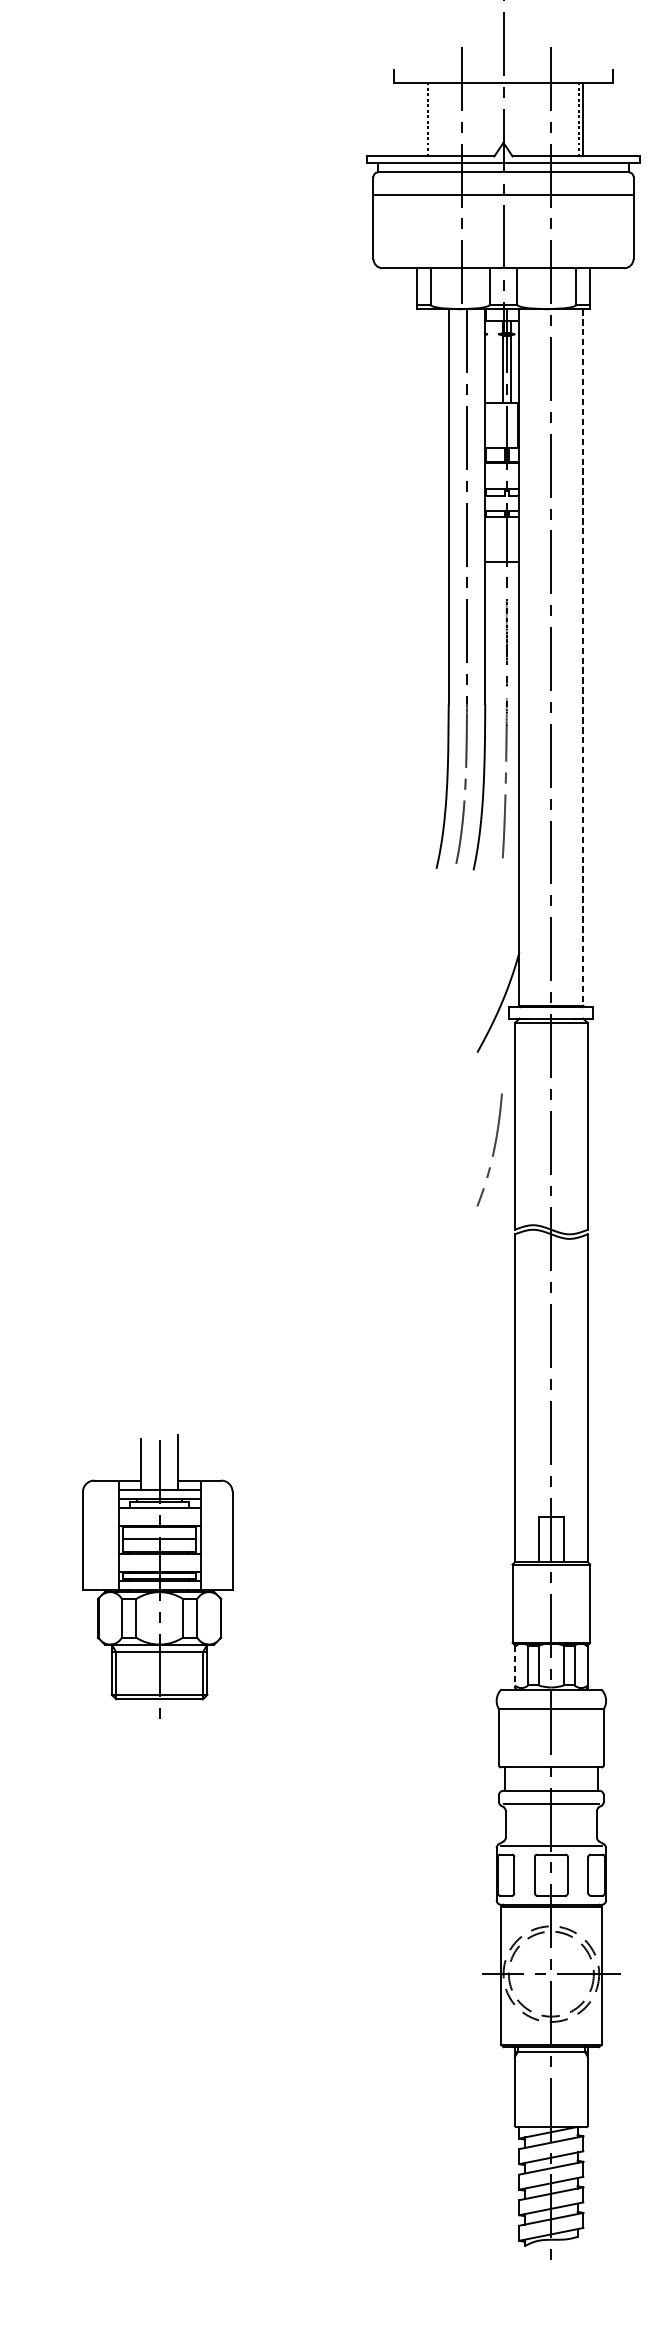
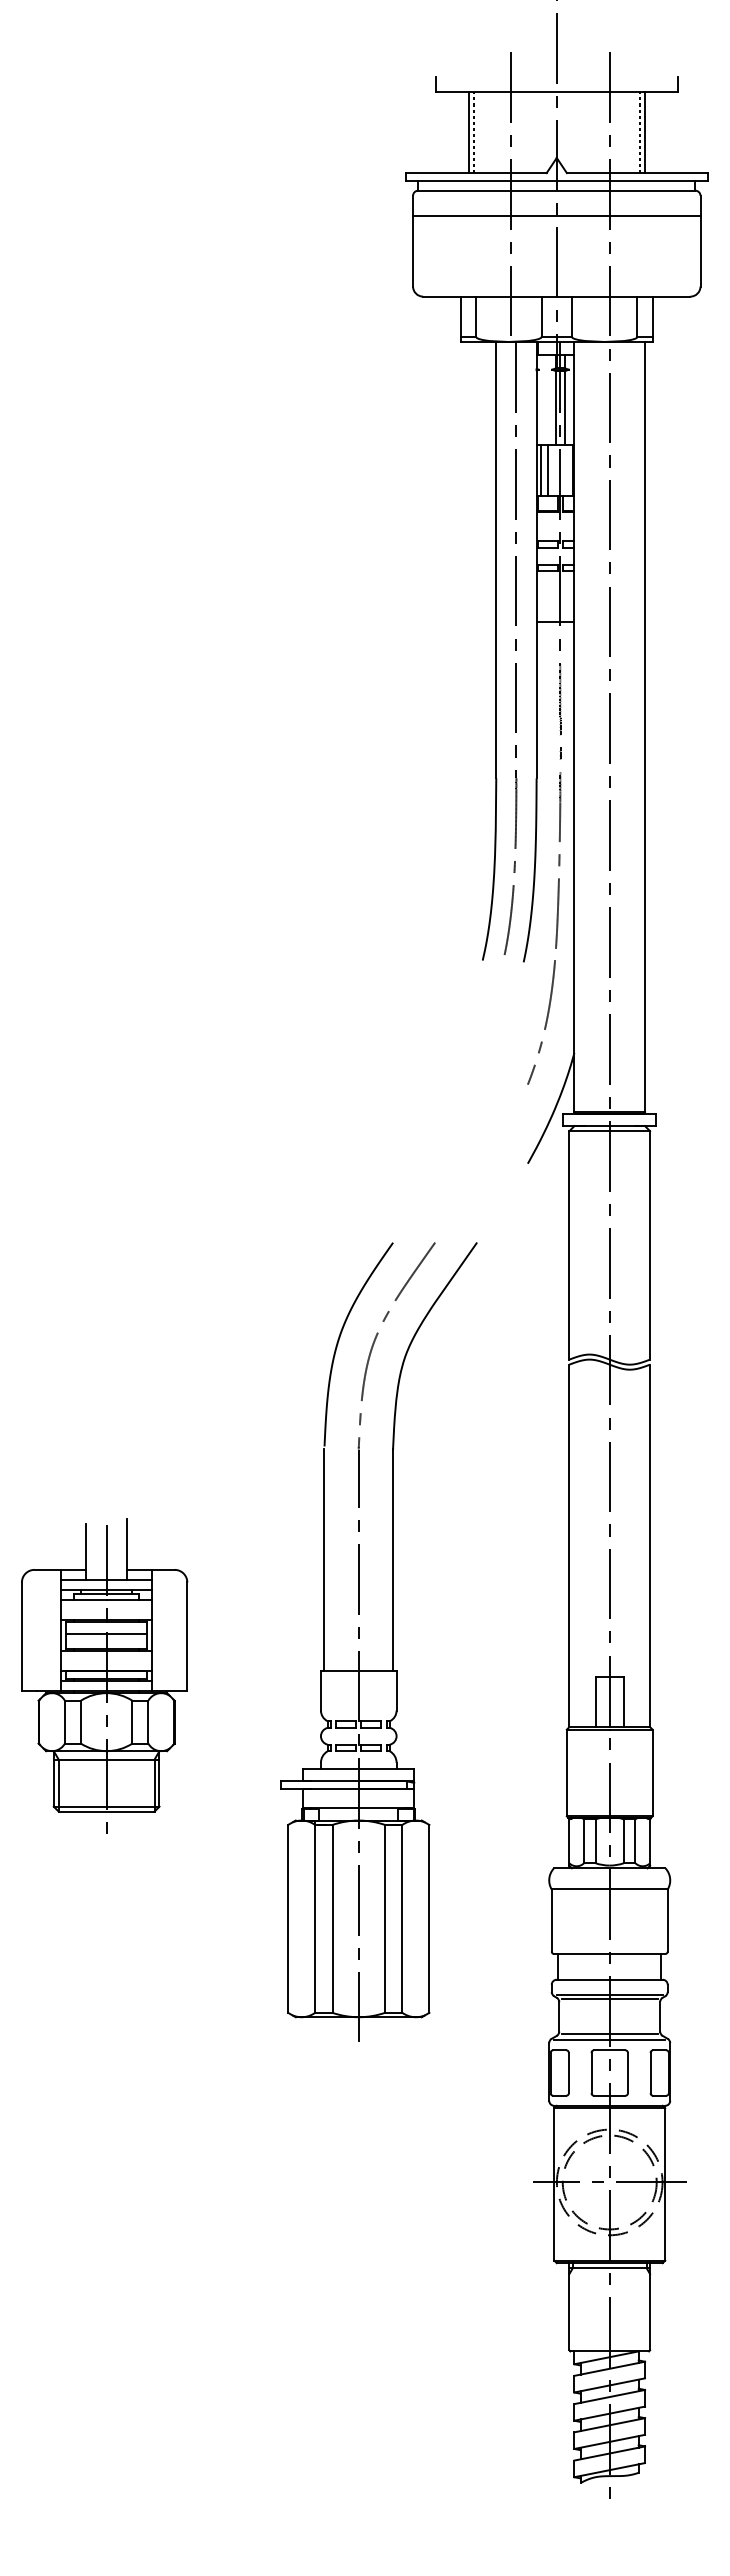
line: (423, 119) -> (468, 132), added
line: (488, 425) -> (540, 470), added
line: (495, 425) -> (547, 470), added
line: (583, 657) -> (645, 727), dashed -> solid
curve: (493, 1150) -> (545, 1022), moved
part: (354, 1484) -> (392, 1641), added
part: (157, 1576) -> (104, 1675), moved
line: (514, 1667) -> (569, 1843), dashed -> solid
line: (551, 1808) -> (609, 1999), added
line: (551, 1840) -> (609, 2034), added

